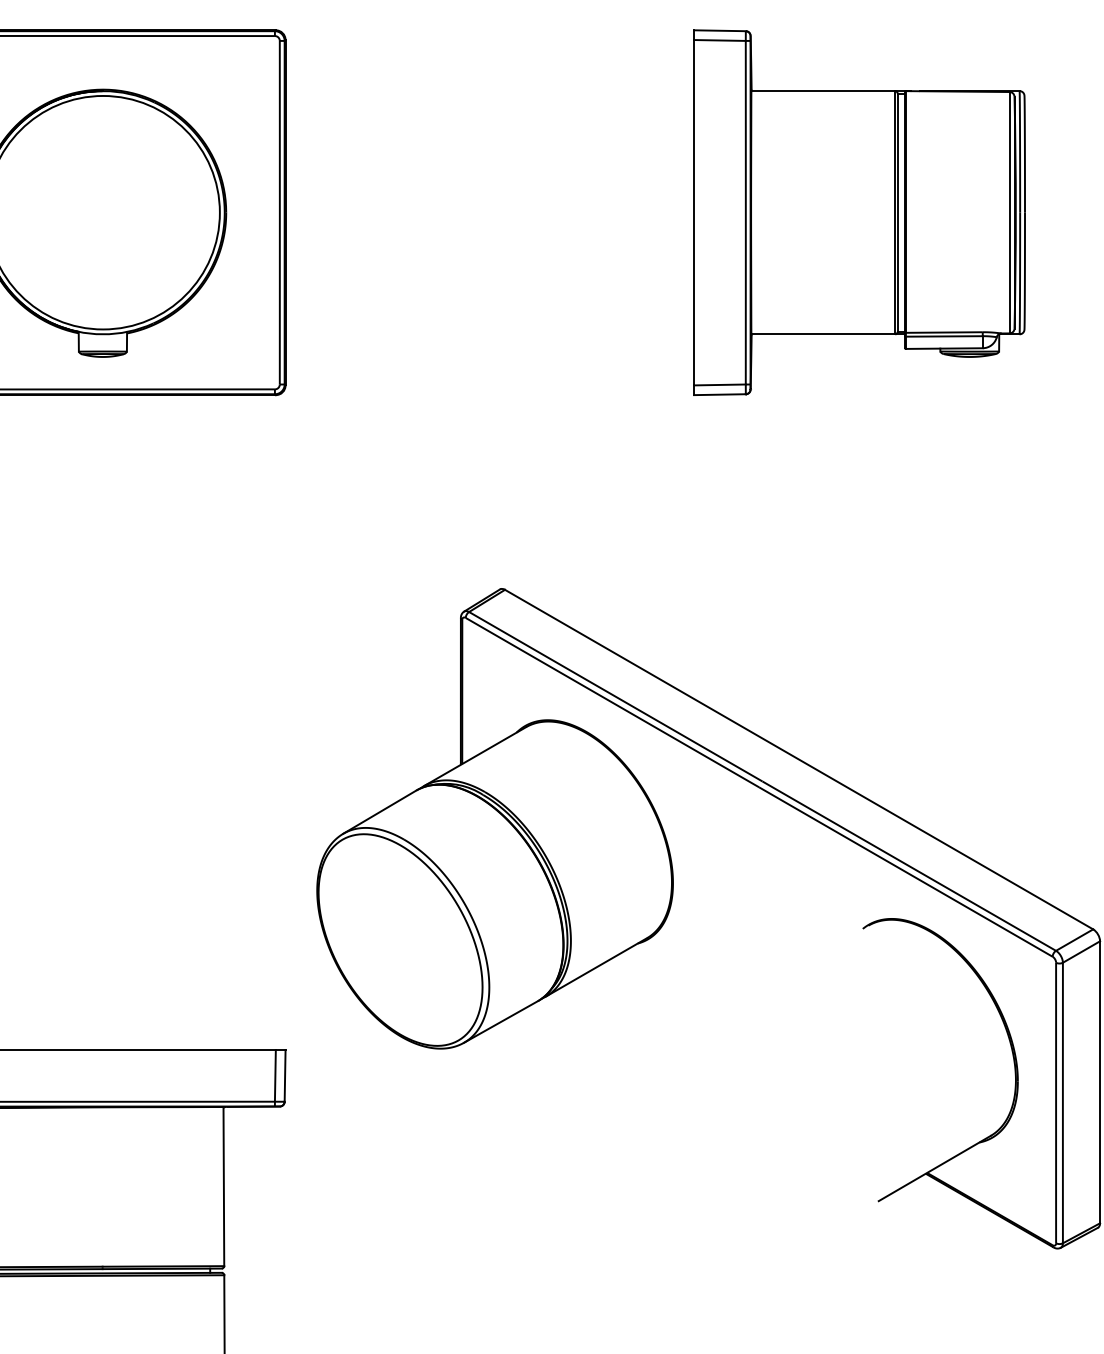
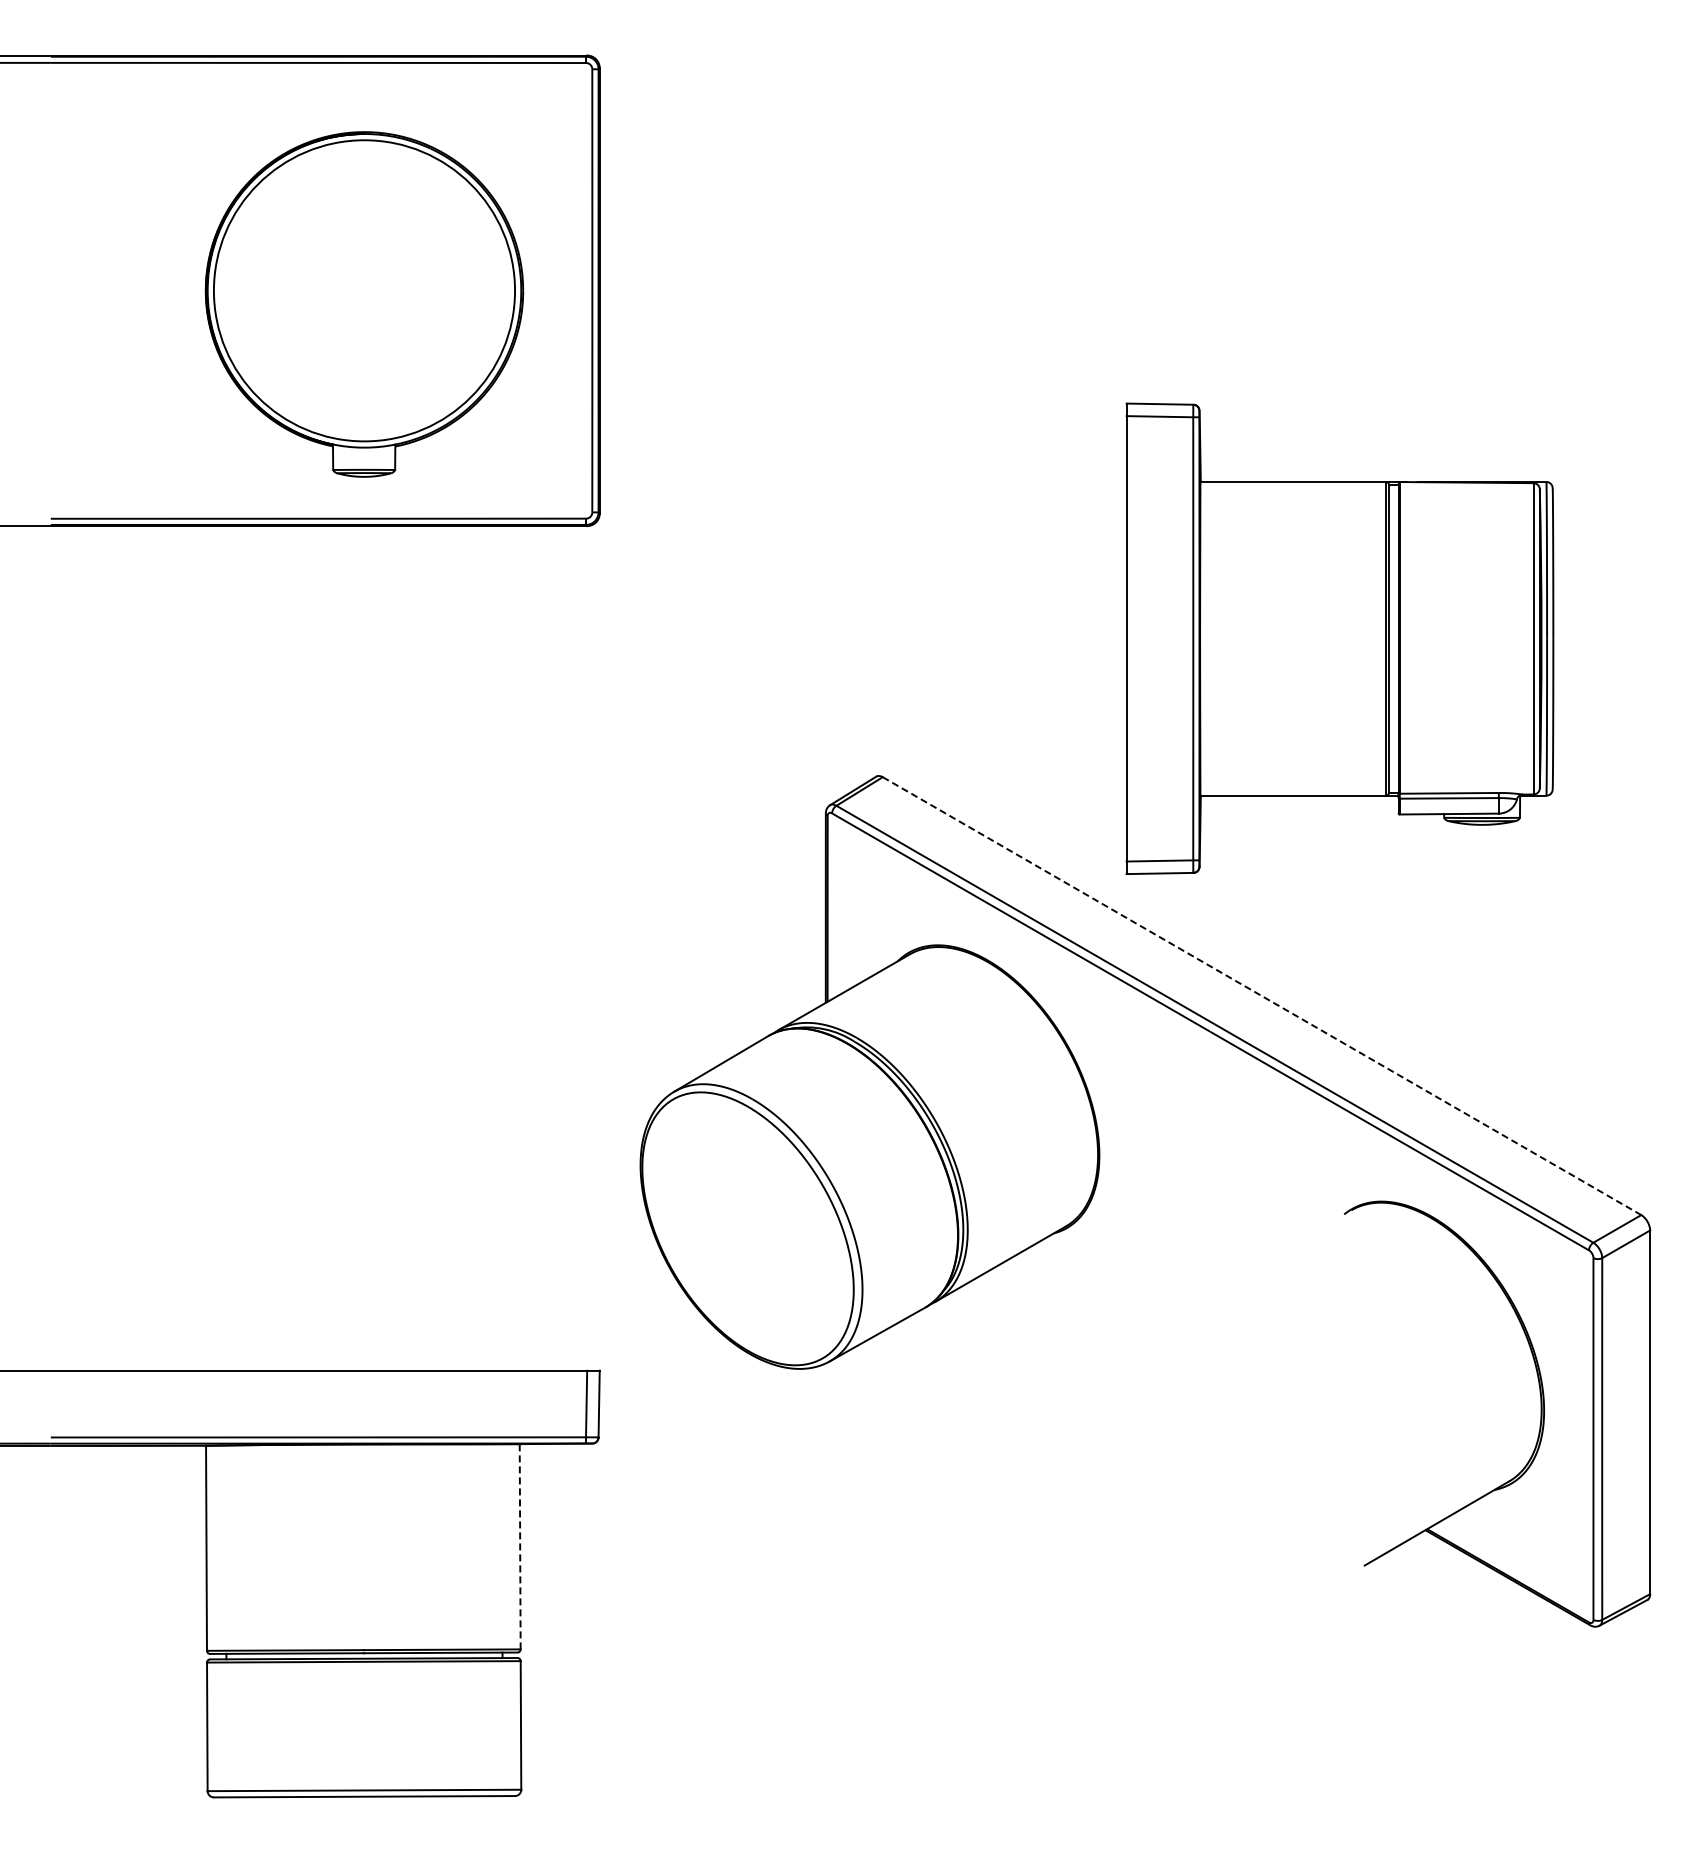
part: (859, 212) -> (1339, 638), moved
line: (799, 759) -> (1262, 996), solid -> dashed
line: (224, 1186) -> (520, 1546), solid -> dashed

